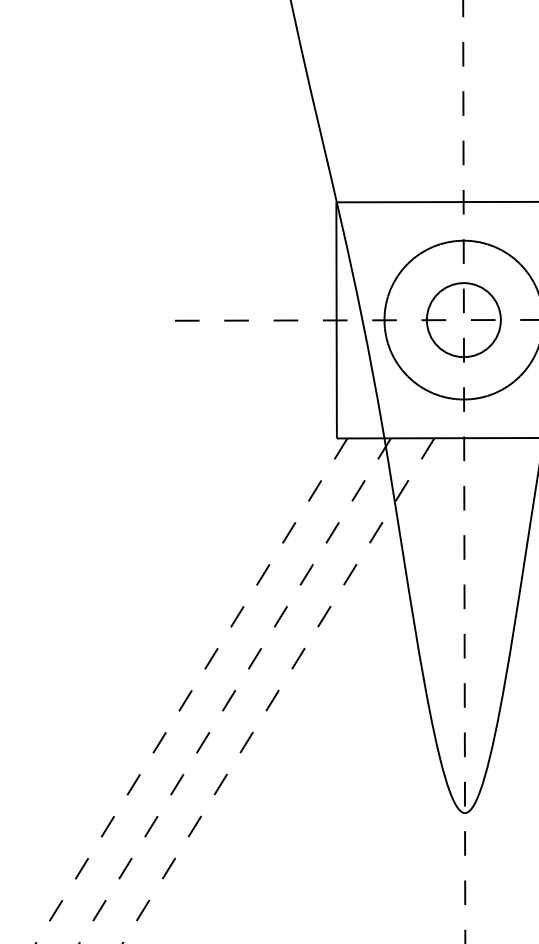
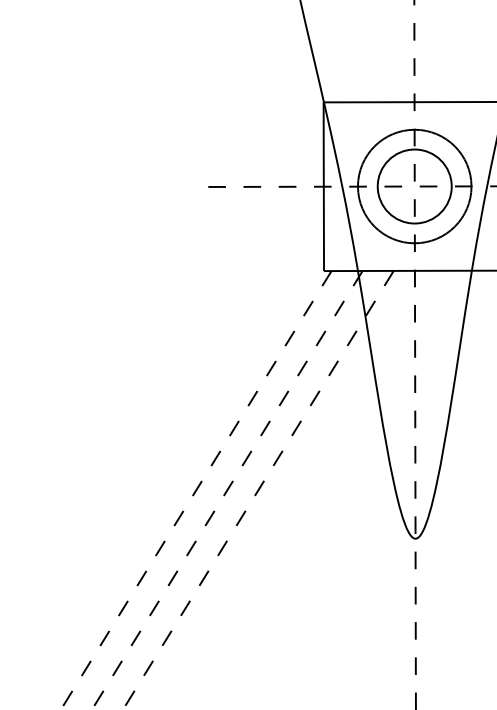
circle: (463, 320) -> (414, 186), size x1.4

